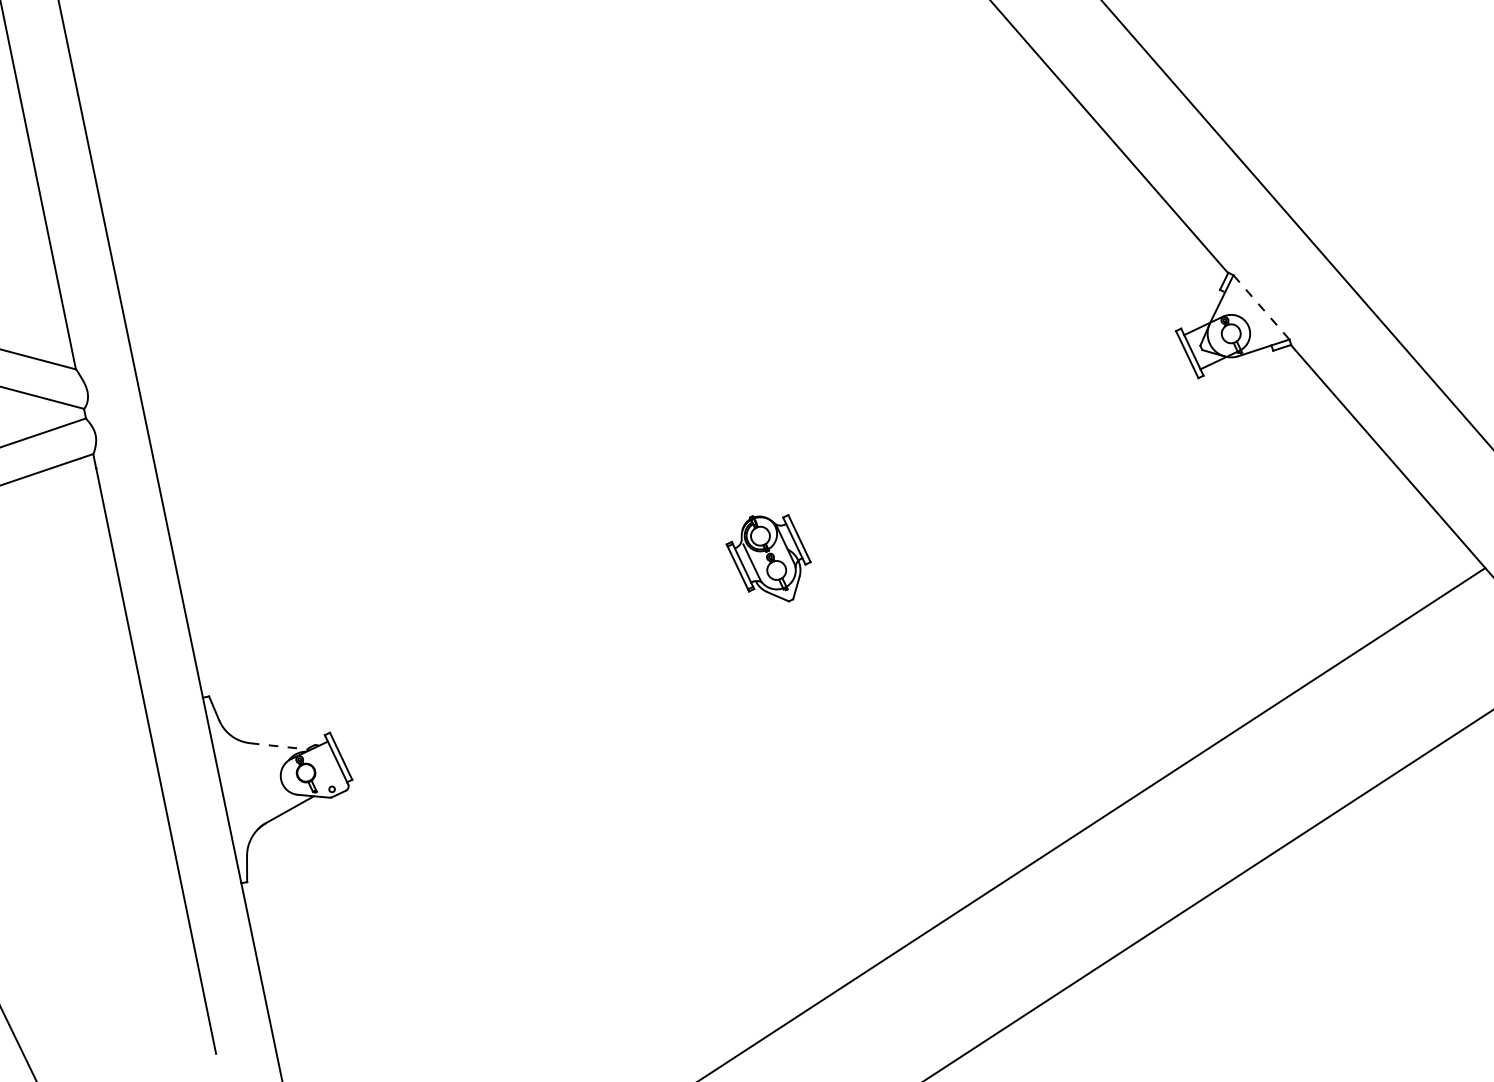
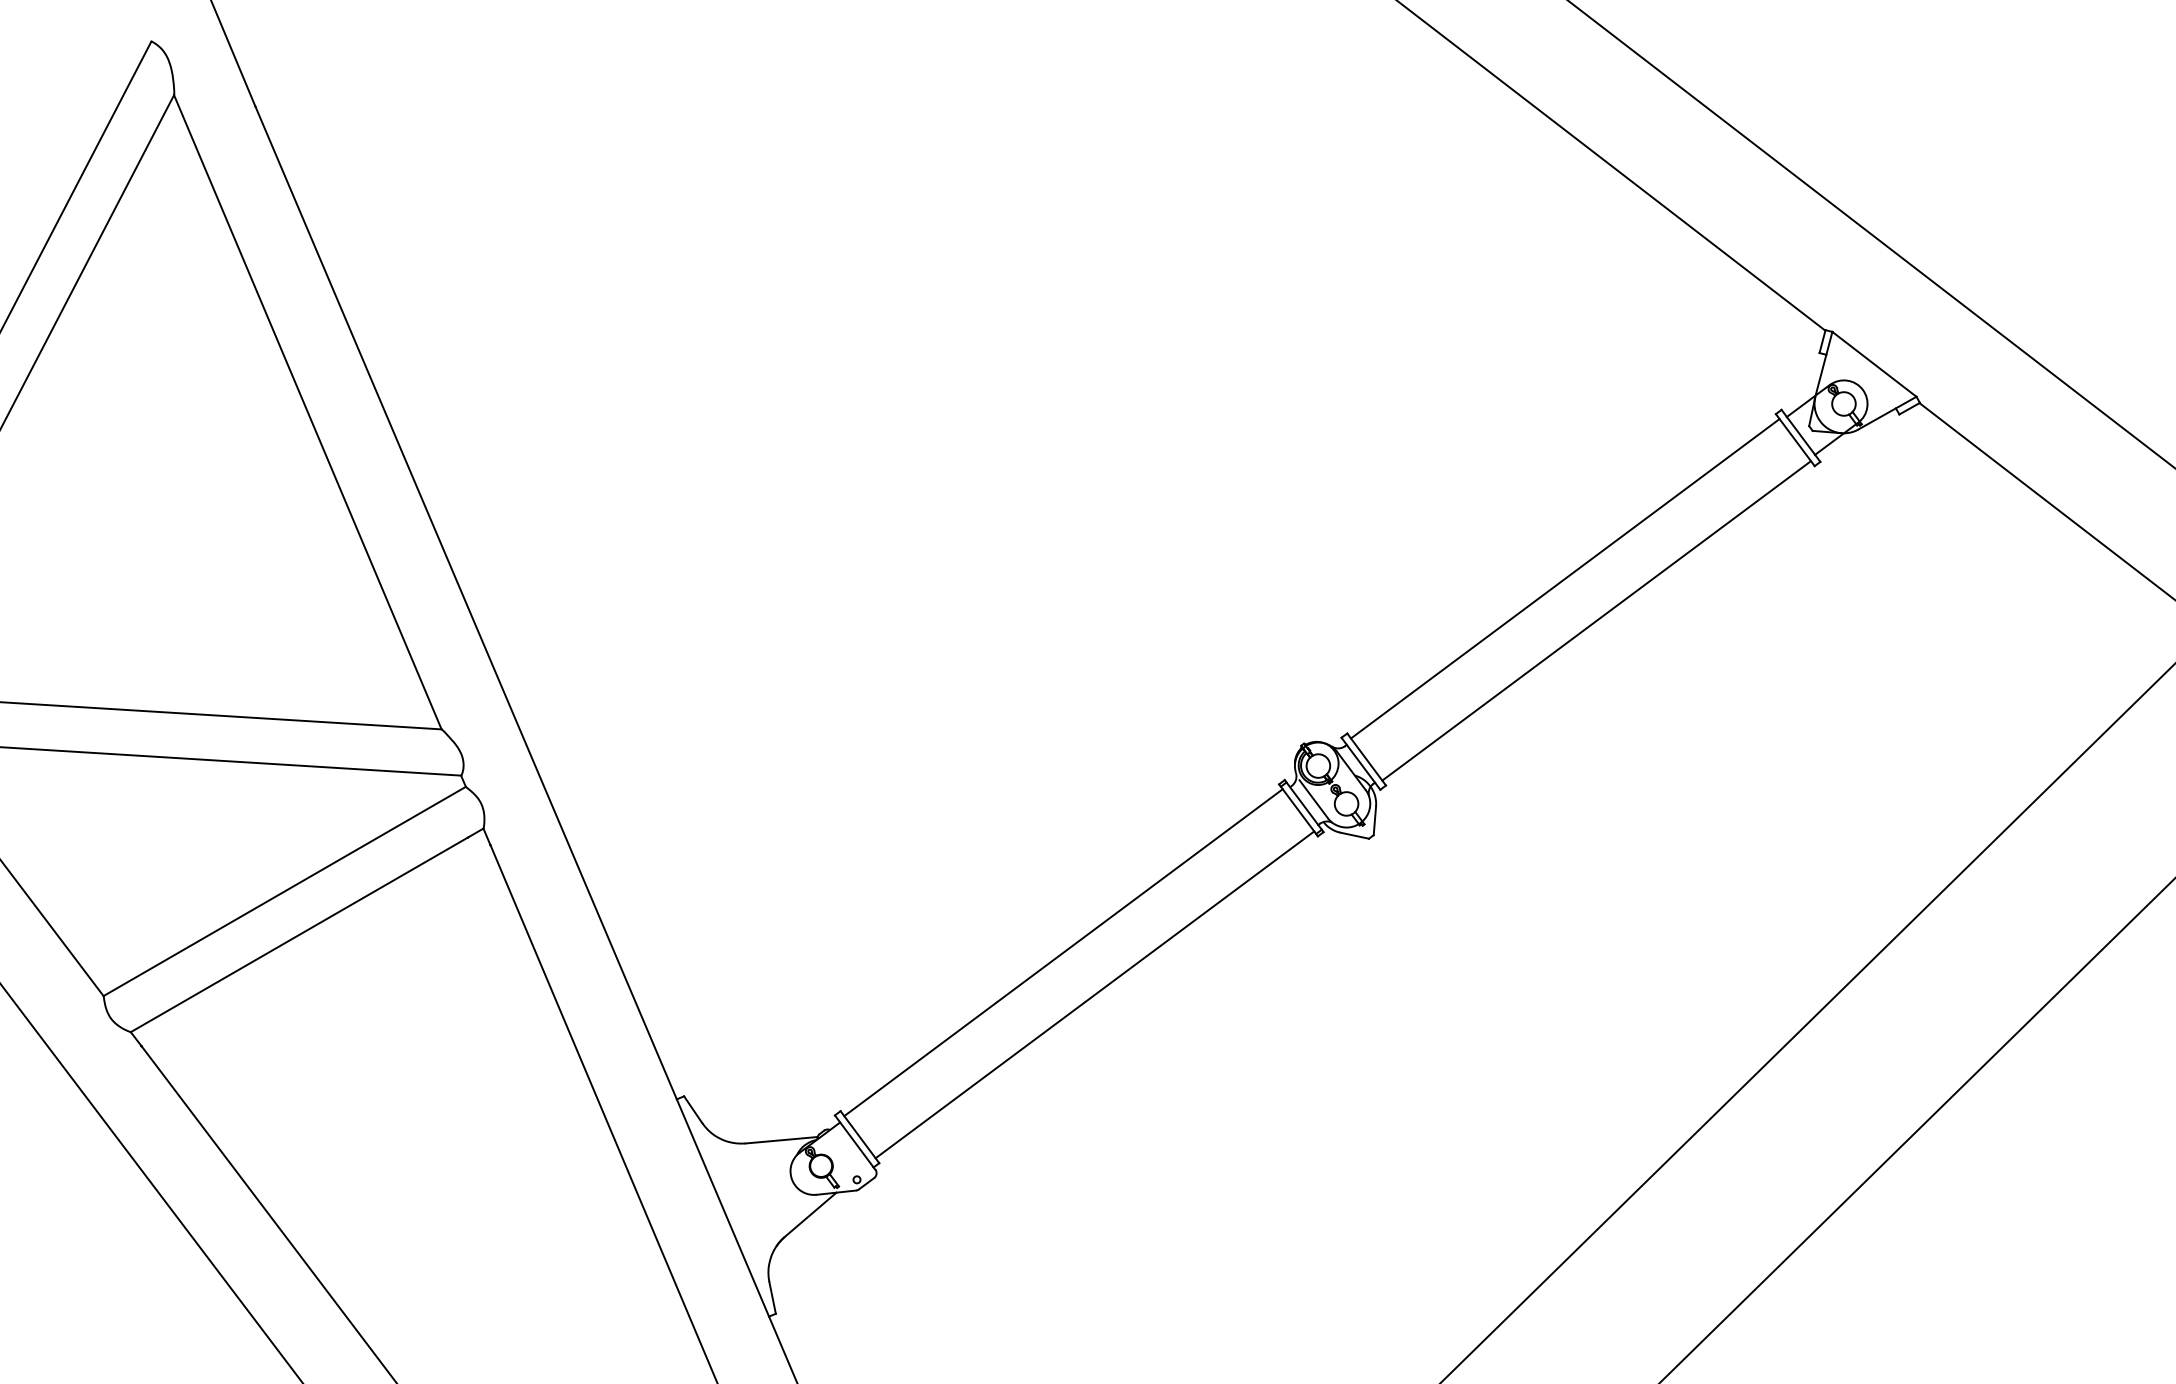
line: (1261, 307) -> (1874, 364), dashed -> solid
line: (983, 427) -> (1564, 578), added
line: (1002, 465) -> (1596, 620), added
line: (530, 642) -> (1063, 952), added
line: (548, 680) -> (1094, 994), added
line: (279, 746) -> (782, 1140), dashed -> solid

